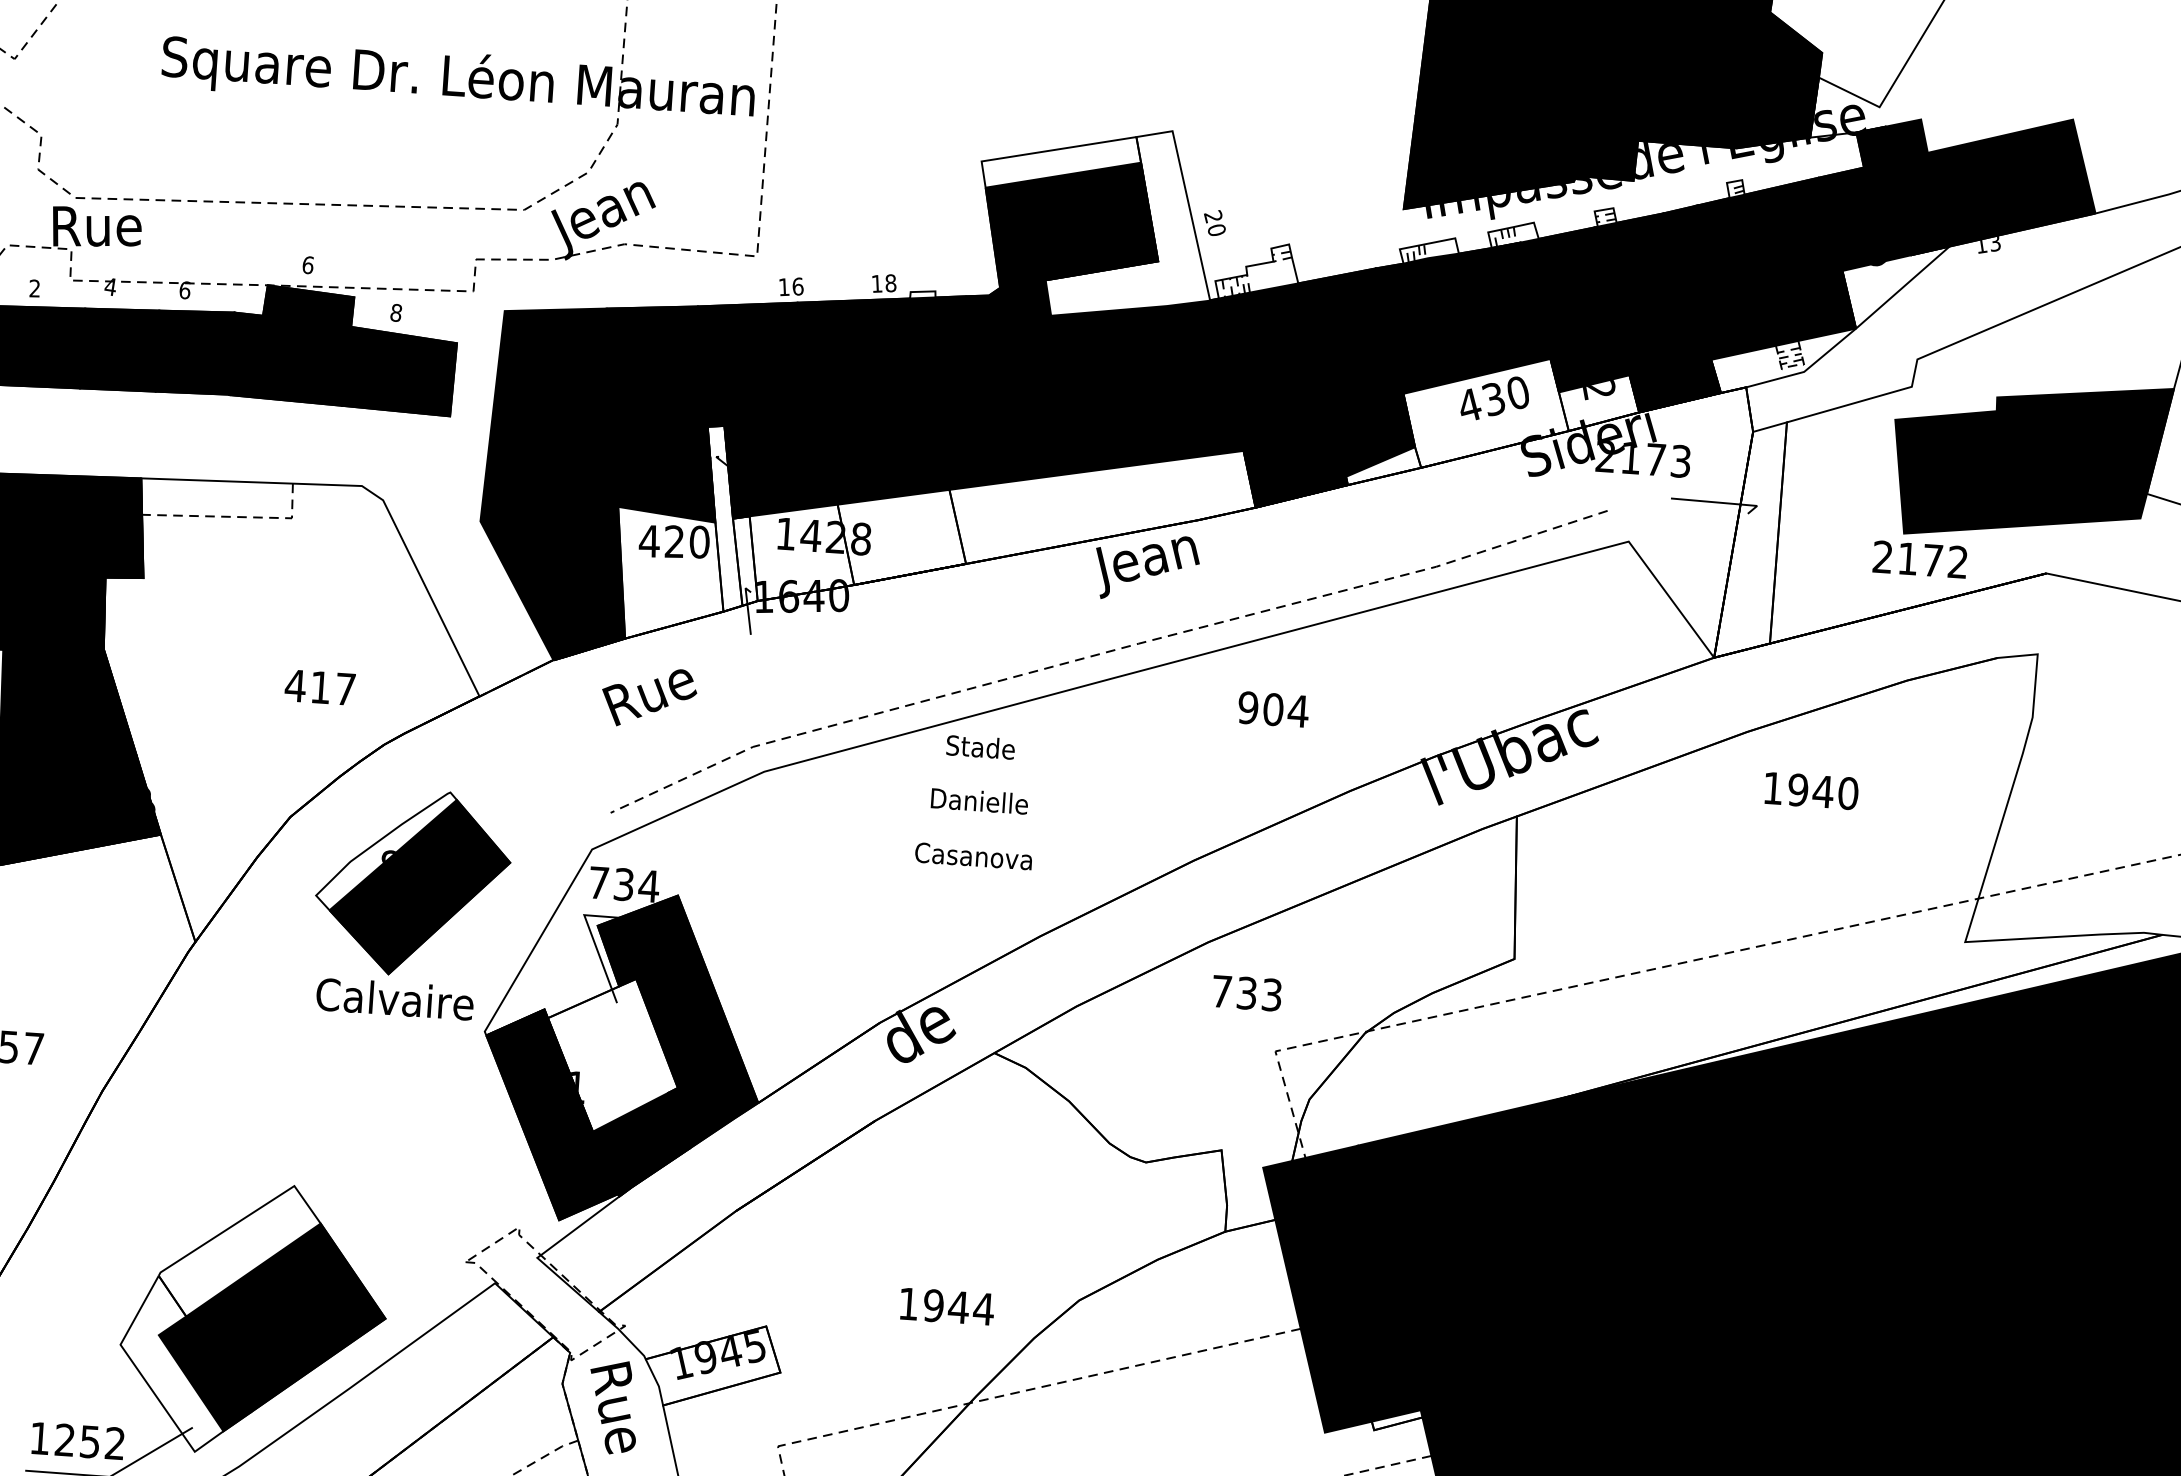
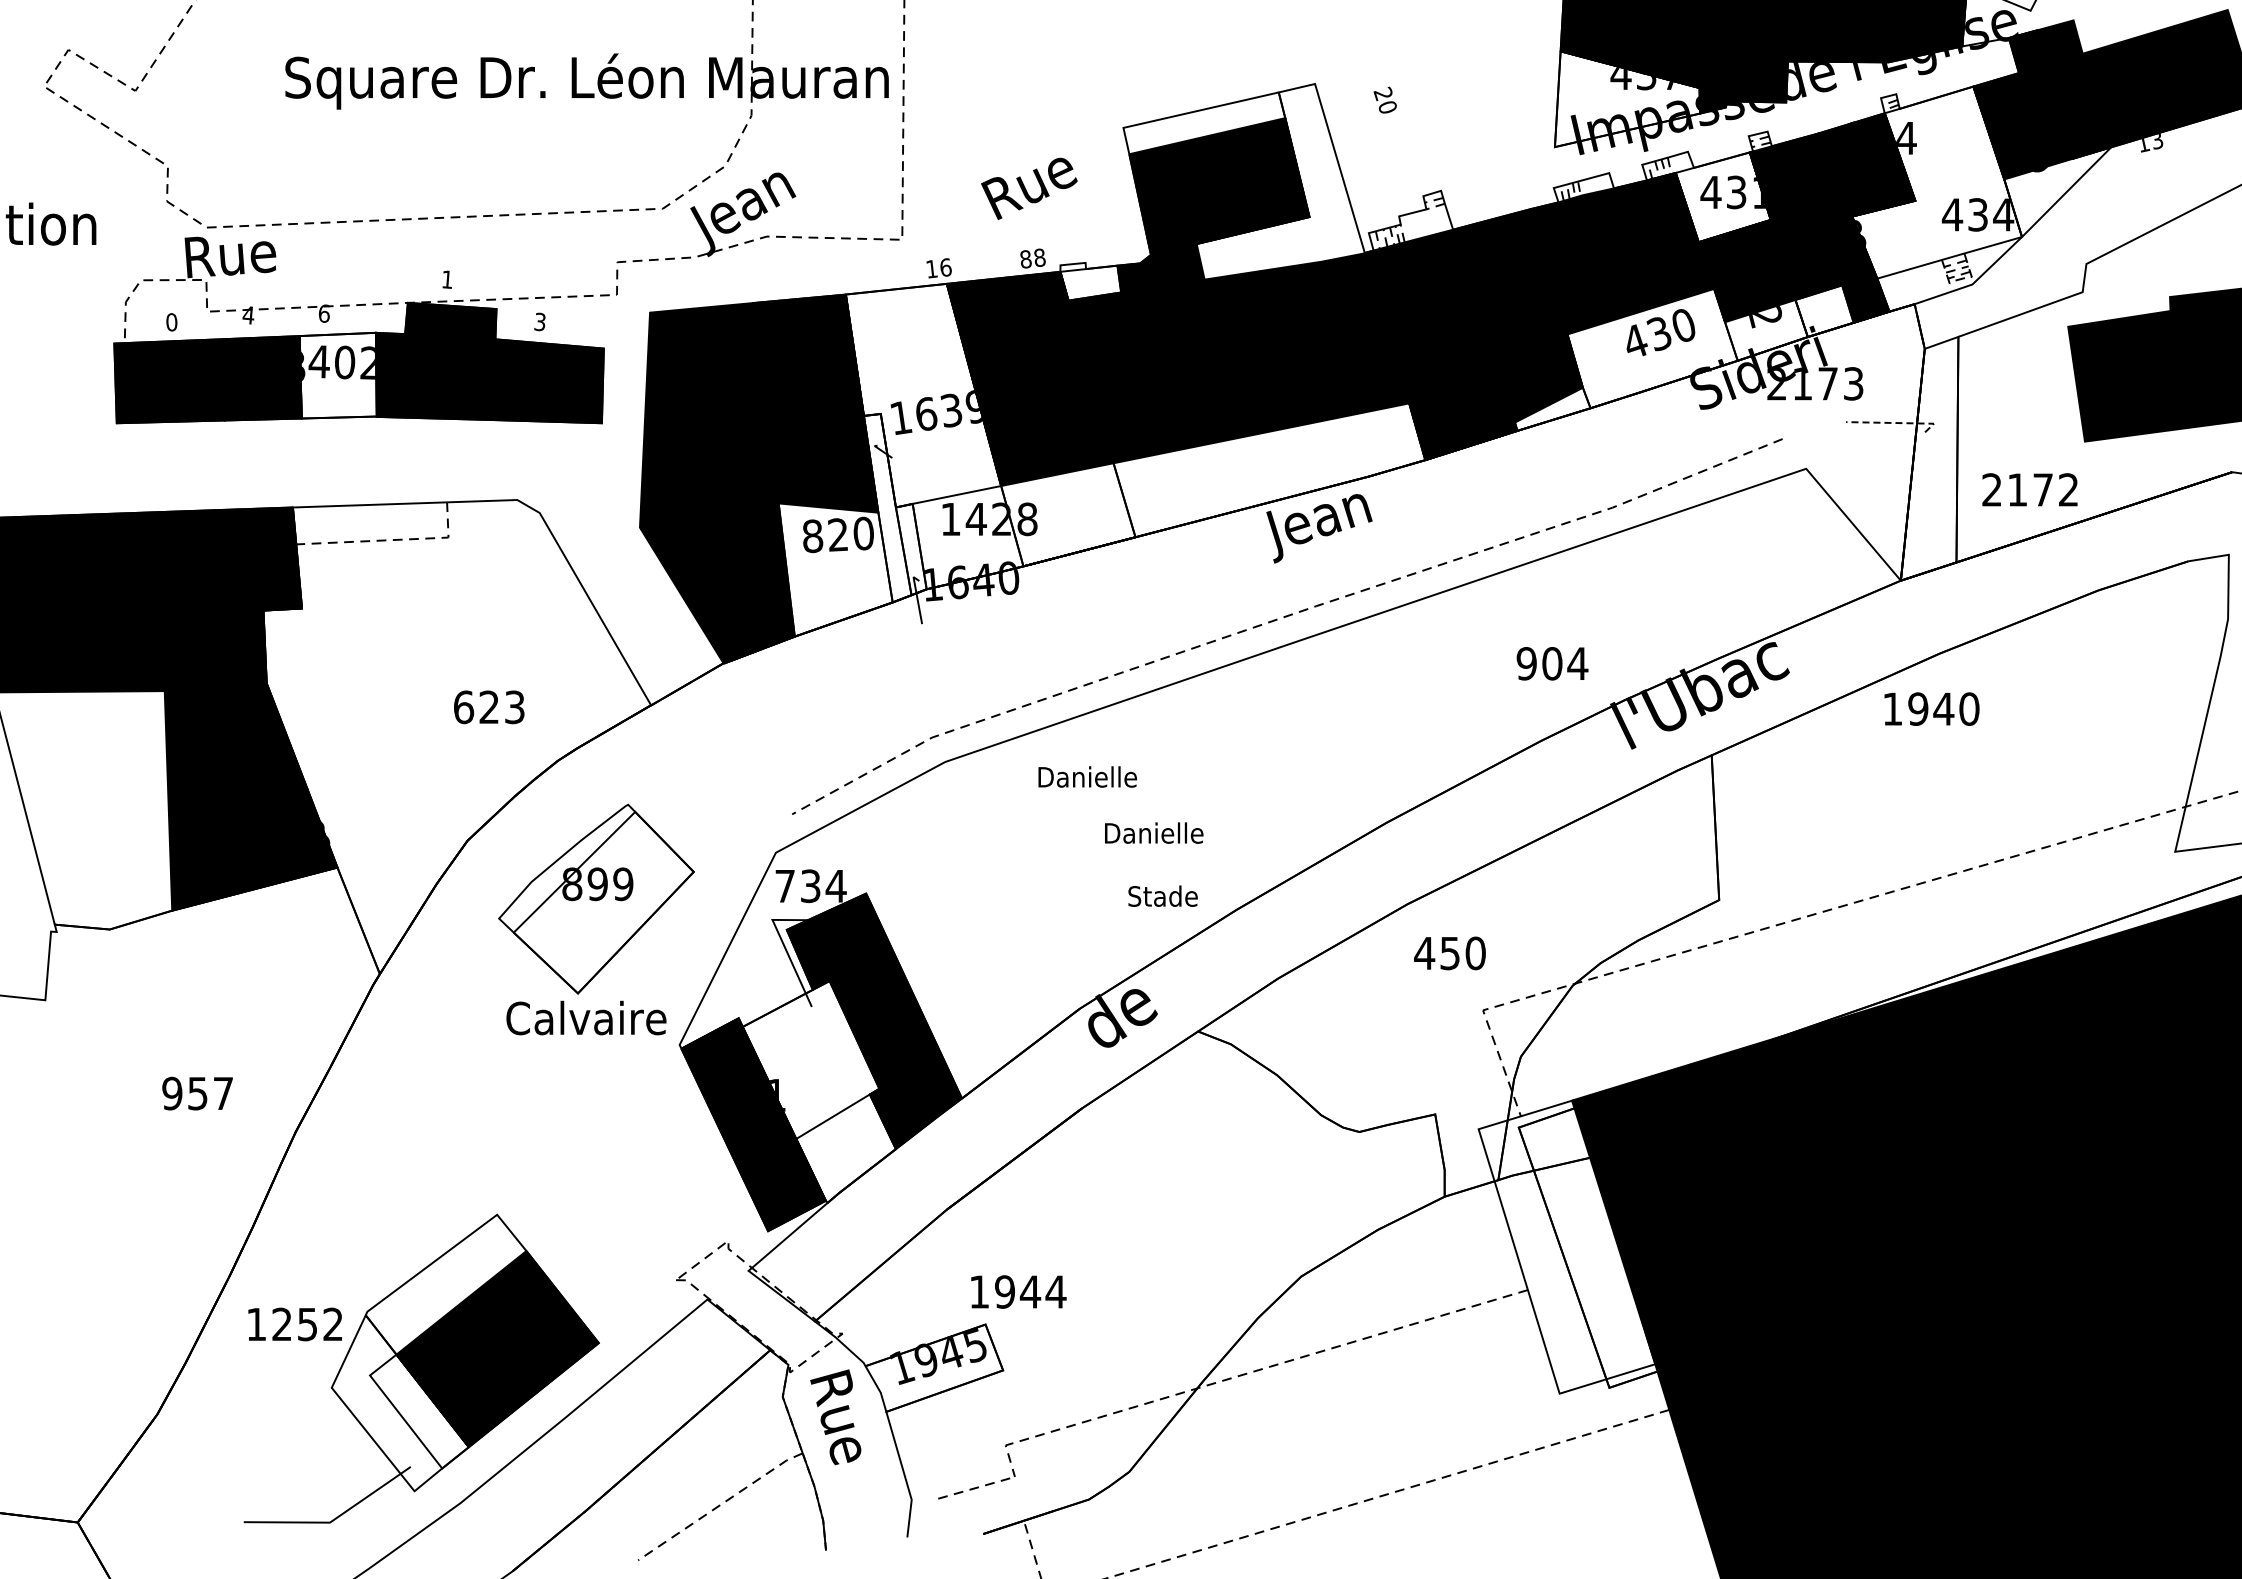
fill: (1478, 167) -> (1627, 99), removed
text: (1214, 222) -> (1384, 99), moved
text: (308, 264) -> (447, 279), 6 -> 1
fill: (1564, 269) -> (1722, 197), removed
fill: (1776, 269) -> (1937, 182), removed
text: (876, 284) -> (1025, 259), 18 -> 88
text: (34, 288) -> (171, 322), 2 -> 0
fill: (938, 310) -> (1090, 282), removed
text: (395, 312) -> (539, 321), 8 -> 3
fill: (193, 351) -> (337, 375), removed
fill: (1657, 388) -> (1824, 311), removed
fill: (767, 410) -> (923, 395), removed
line: (1721, 503) -> (1897, 423), solid -> dashed
text: (649, 541) -> (812, 536), 420 -> 820
text: (1919, 559) -> (2029, 489), moved
text: (319, 687) -> (488, 707), 417 -> 623
text: (649, 697) -> (1029, 188), moved
text: (1273, 709) -> (1552, 663), moved
text: (980, 746) -> (1162, 895), moved
text: (1811, 790) -> (1931, 708), moved
text: (979, 800) -> (1087, 776), moved
text: (973, 855) -> (1163, 832), Casanova -> Danielle
fill: (419, 886) -> (603, 902), removed
text: (1246, 993) -> (1449, 953), 733 -> 450
fill: (640, 1144) -> (845, 1148), removed
fill: (1341, 1288) -> (1566, 1246), removed
text: (947, 1306) -> (1018, 1291), moved
fill: (205, 1373) -> (419, 1411), removed
text: (77, 1441) -> (294, 1324), moved

